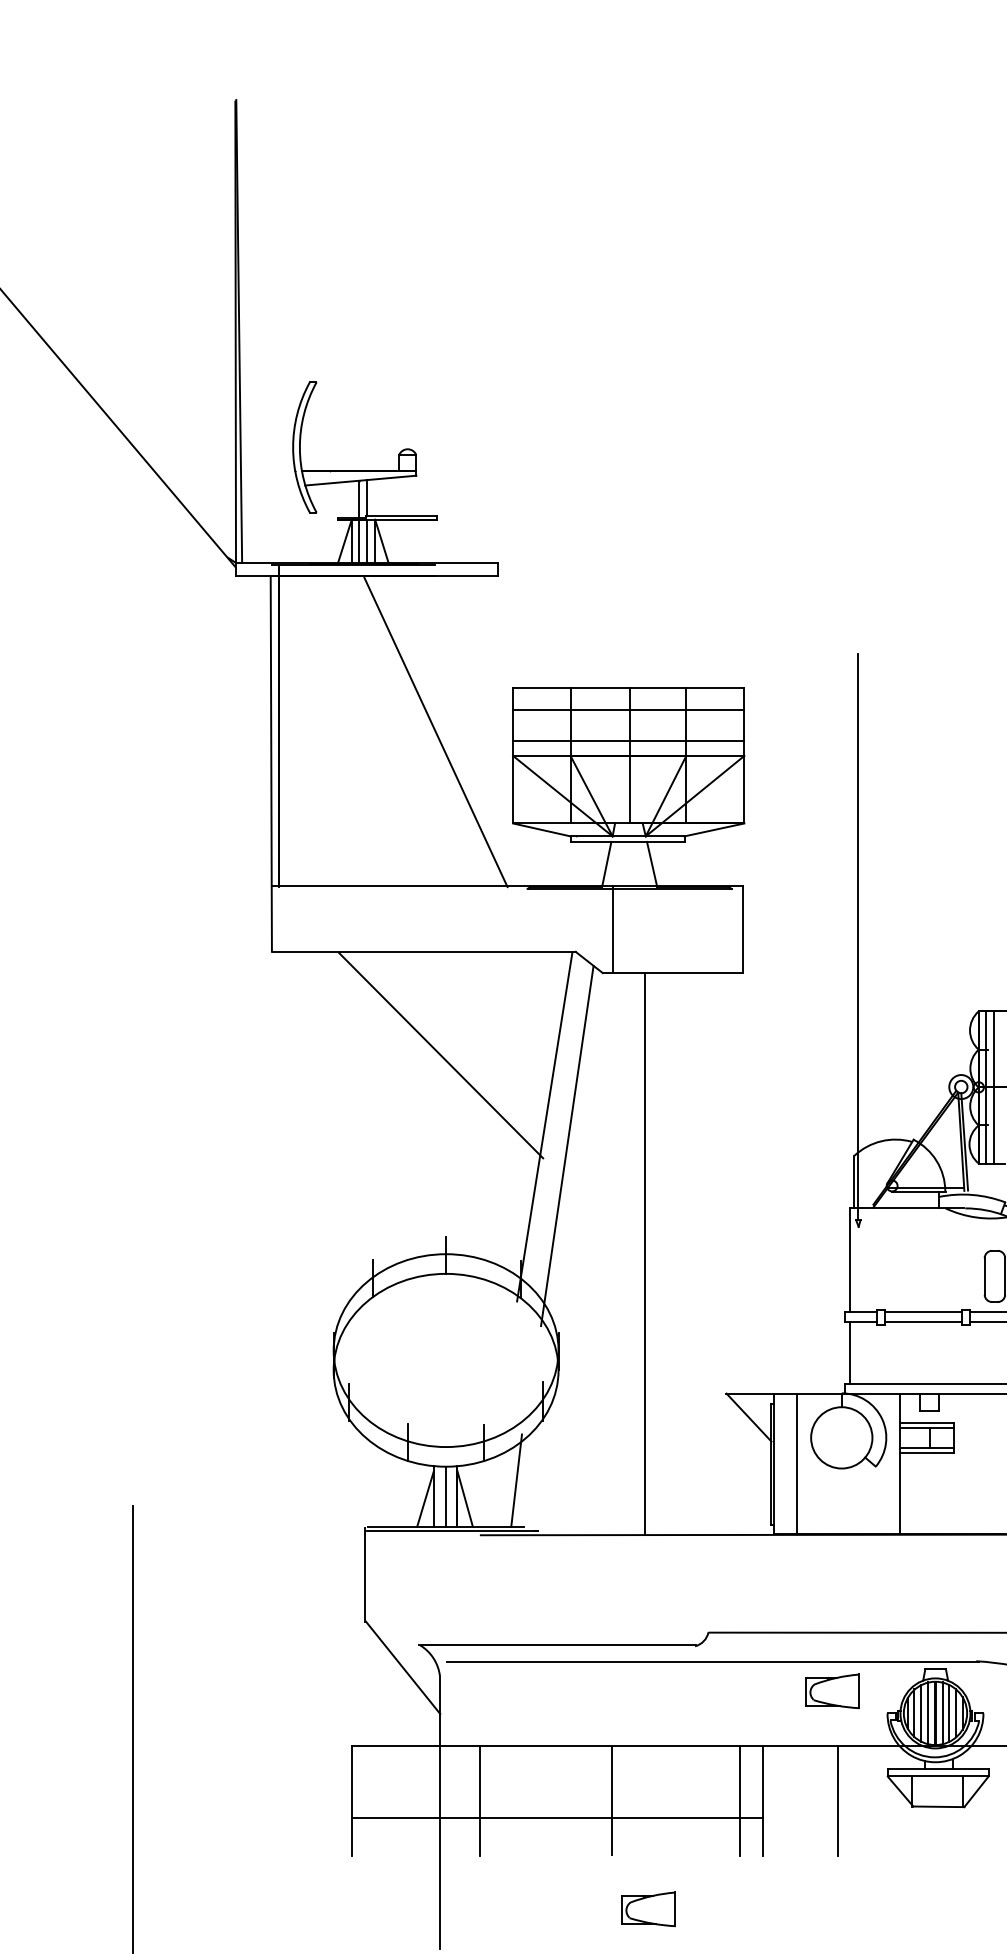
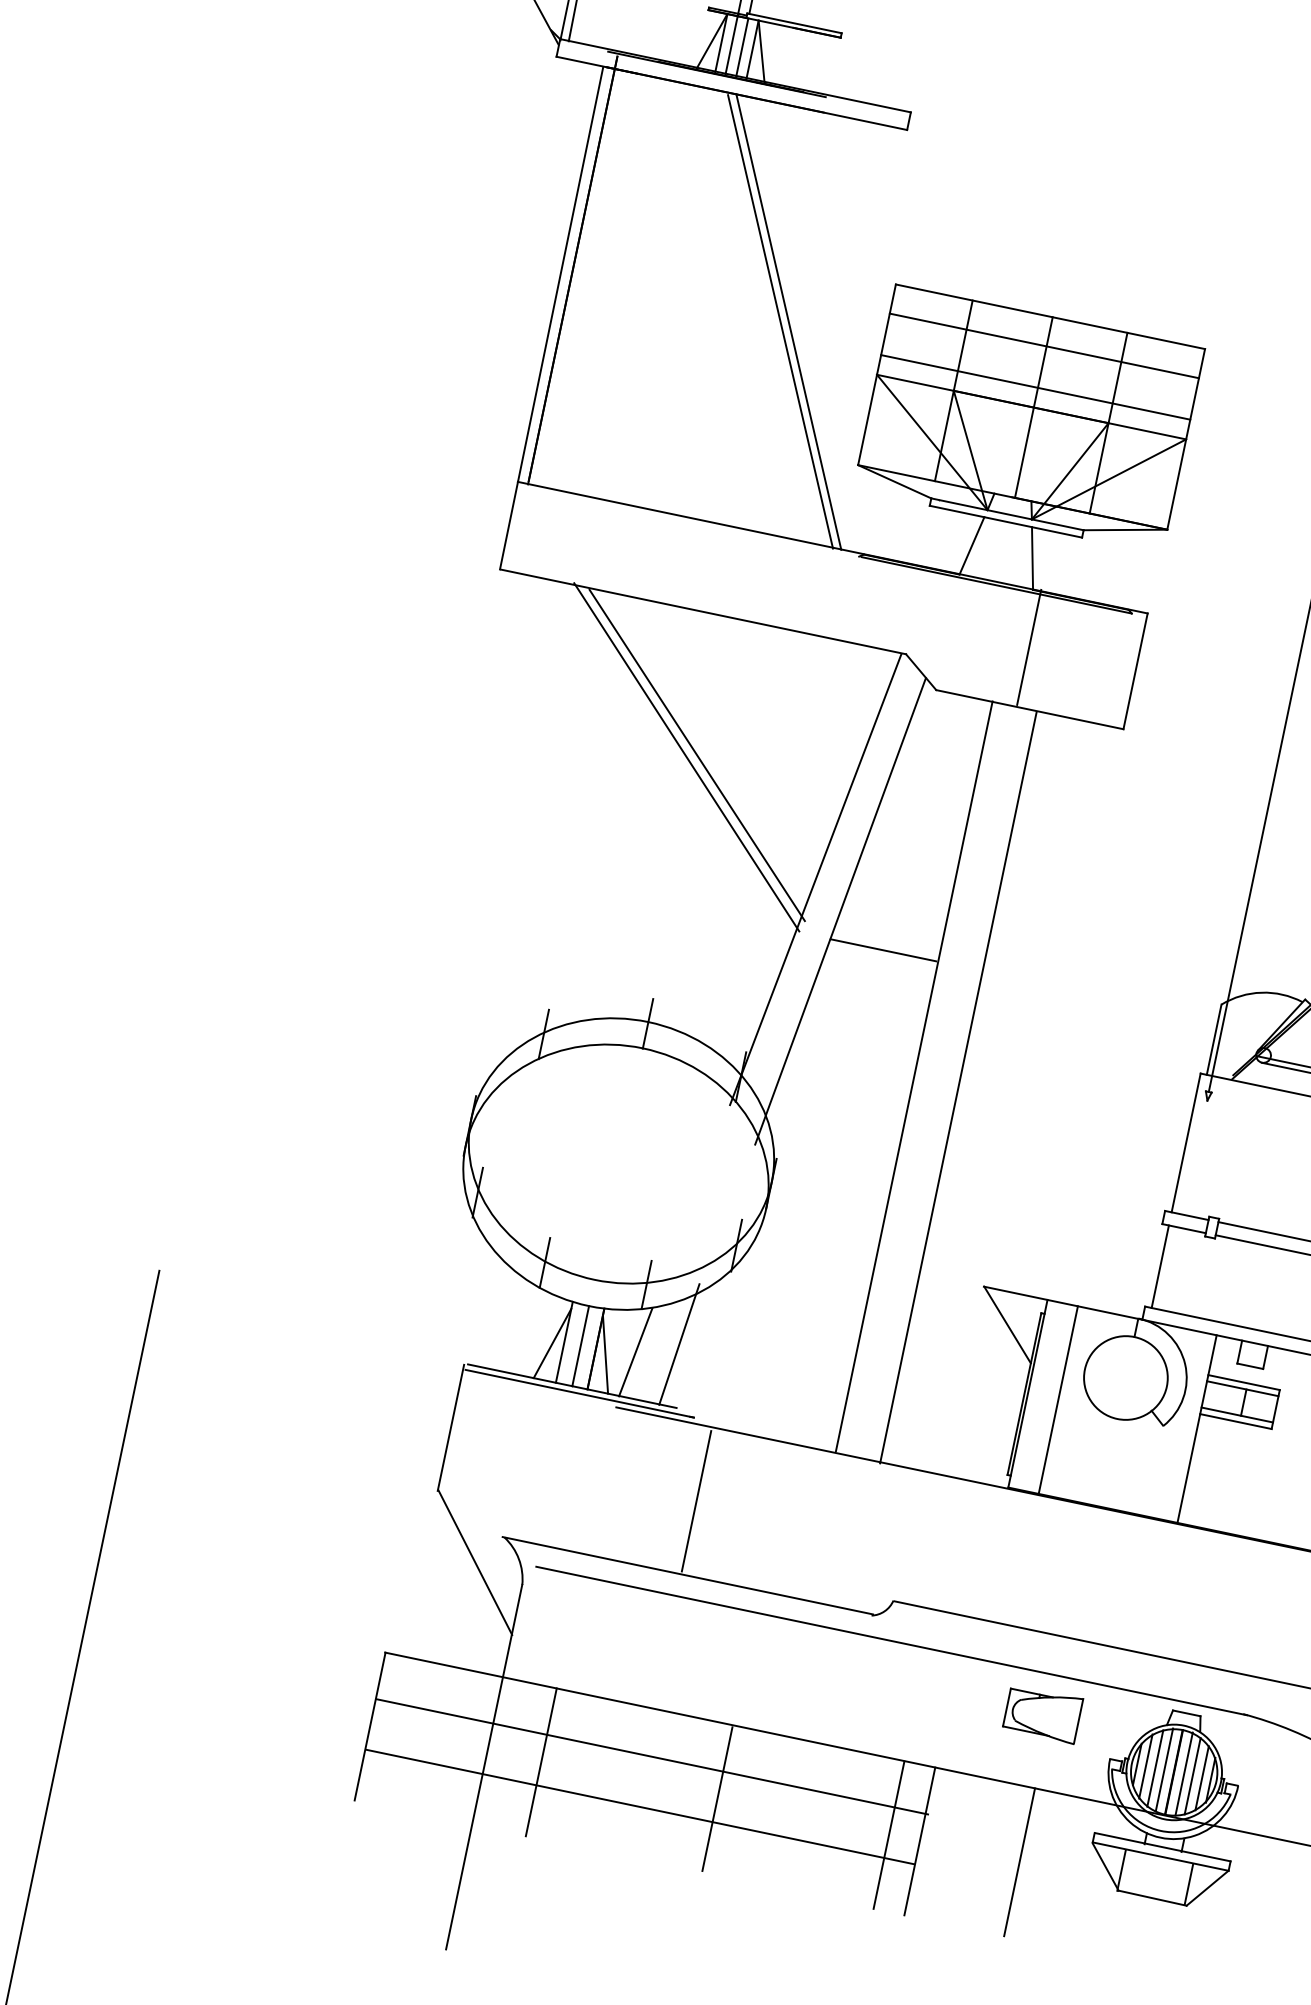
line: (441, 730) -> (788, 320), added
line: (613, 928) -> (1029, 647), moved
line: (433, 1058) -> (686, 757), added
line: (603, 1167) -> (882, 950), added
line: (678, 1254) -> (958, 1087), added
line: (486, 1492) -> (635, 1351), added
line: (552, 1590) -> (696, 1501), added
line: (558, 1780) -> (651, 1756), added
part: (648, 1909) -> (735, 1954), removed

